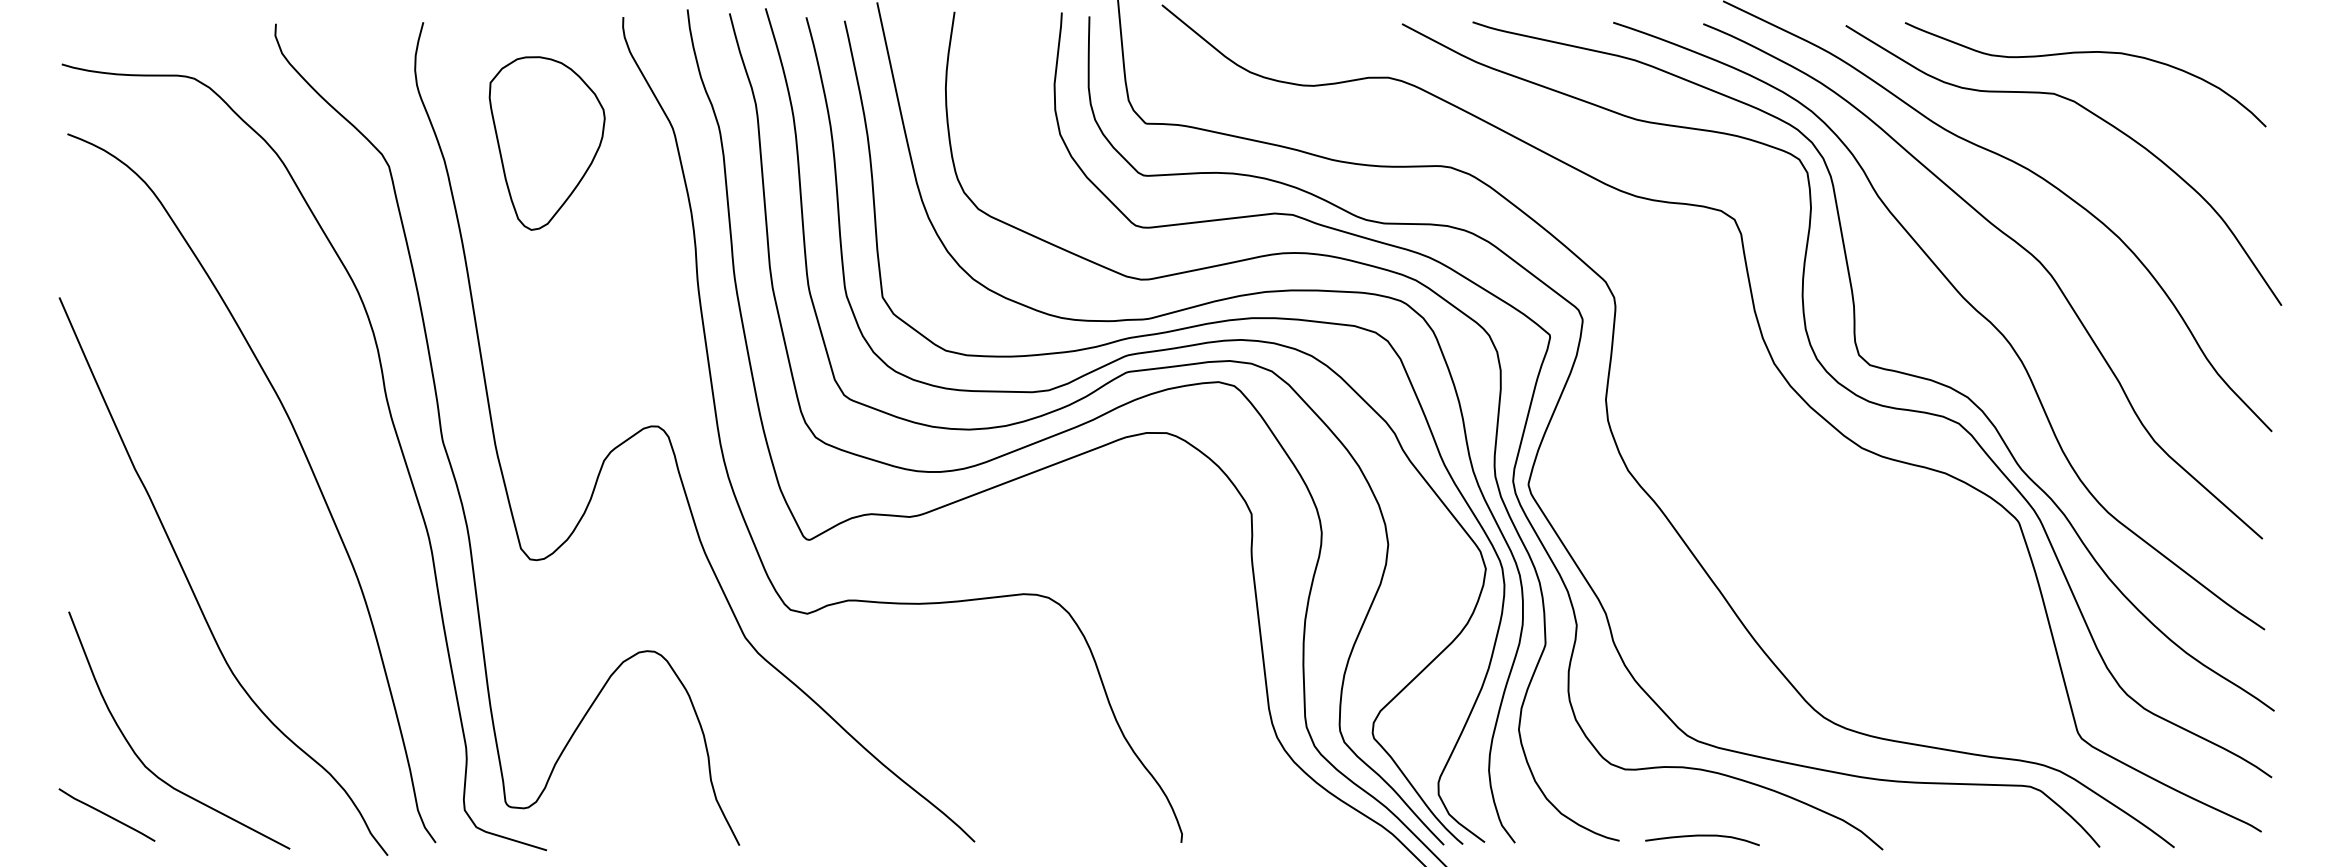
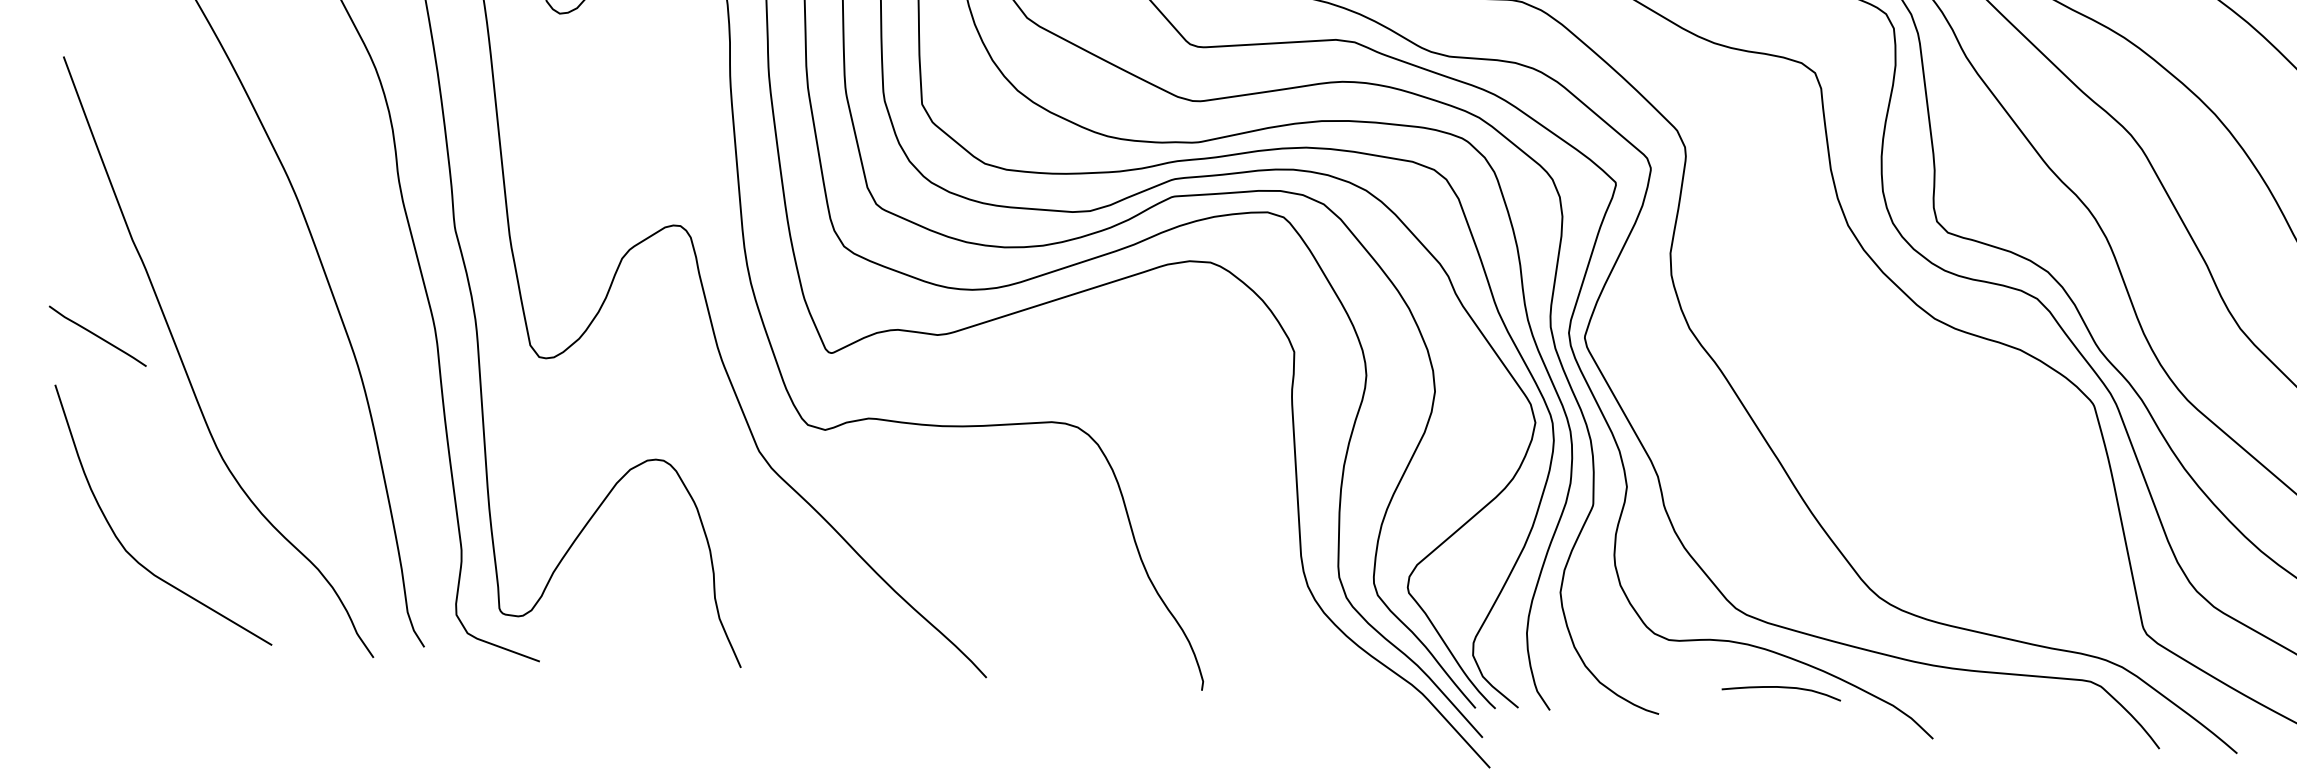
curve: (106, 814) -> (97, 335), moved
curve: (1702, 836) -> (1781, 688), moved

